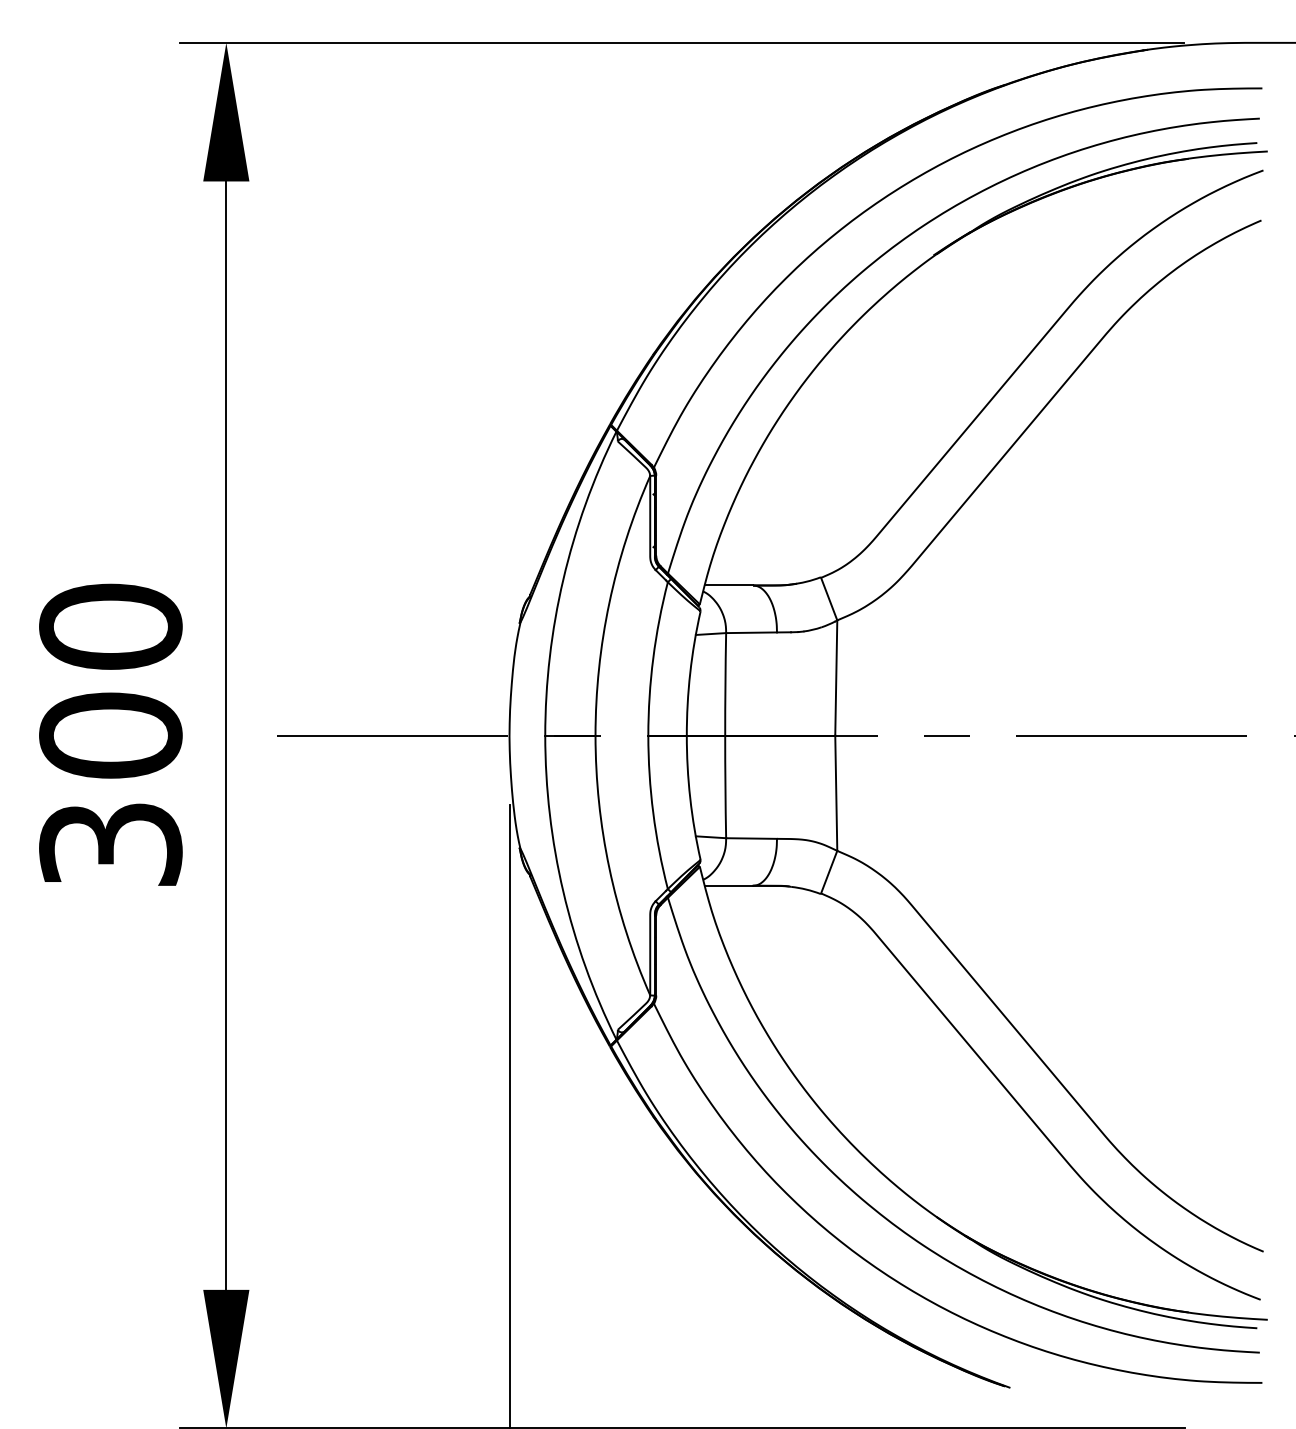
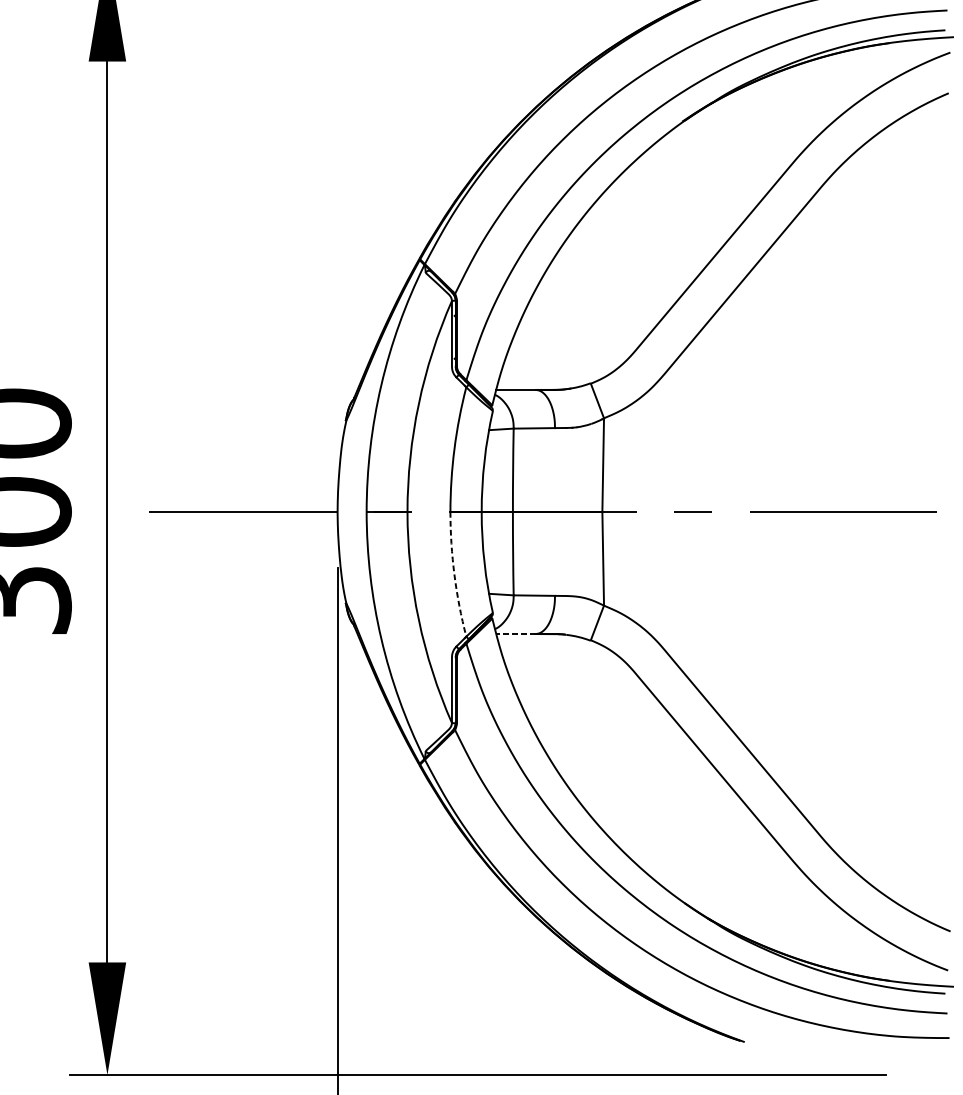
arc: (653, 812) -> (454, 574), solid -> dashed
line: (728, 885) -> (515, 633), solid -> dashed

